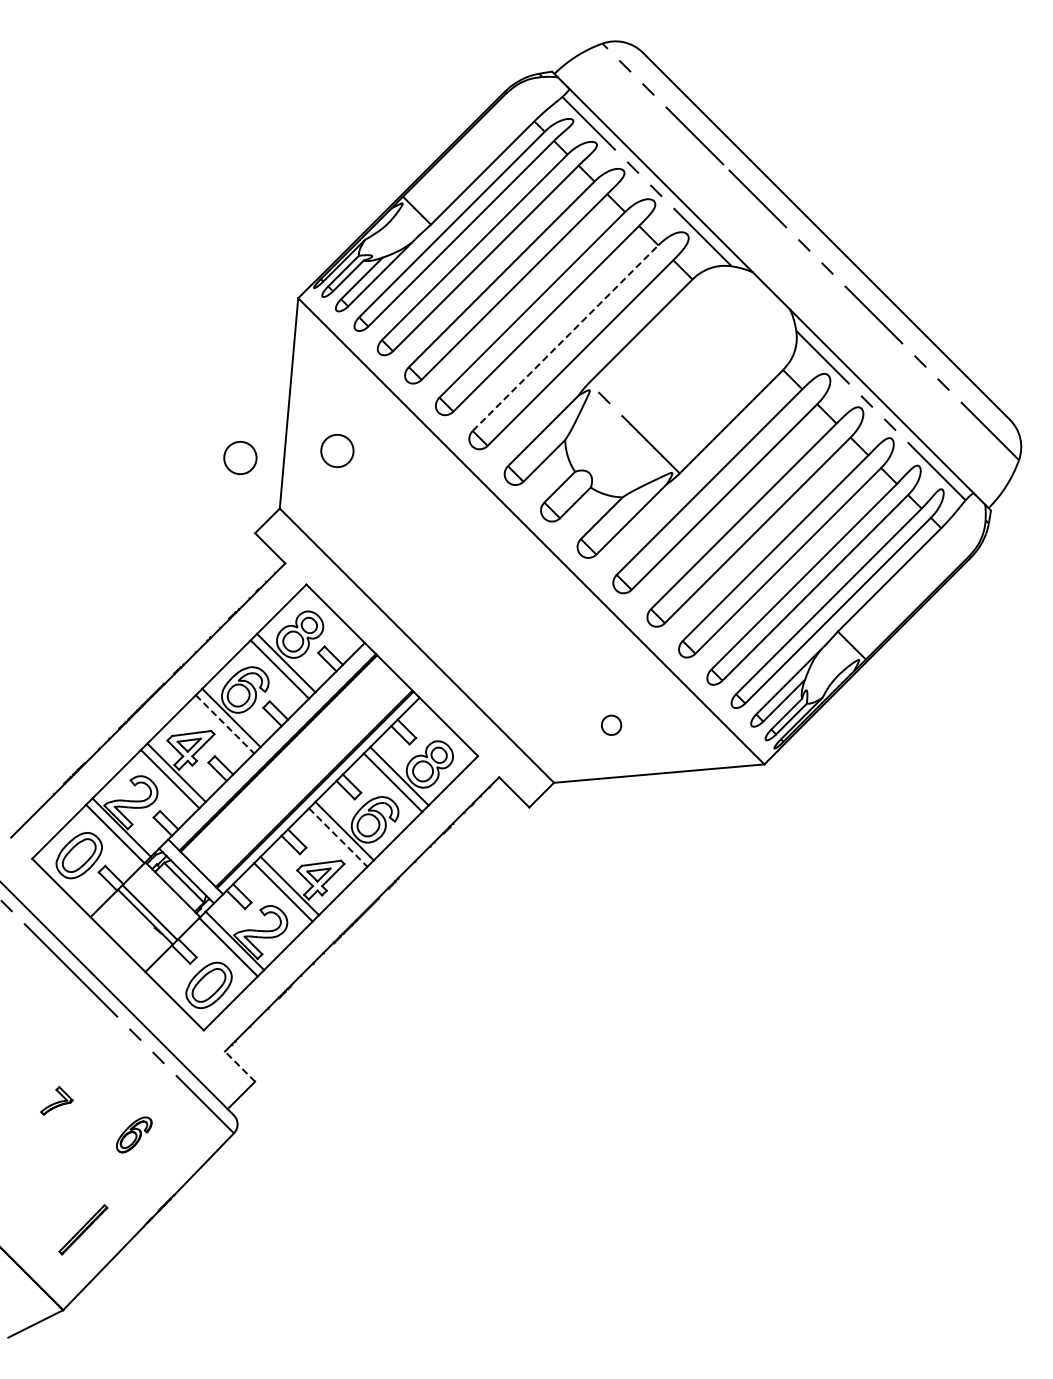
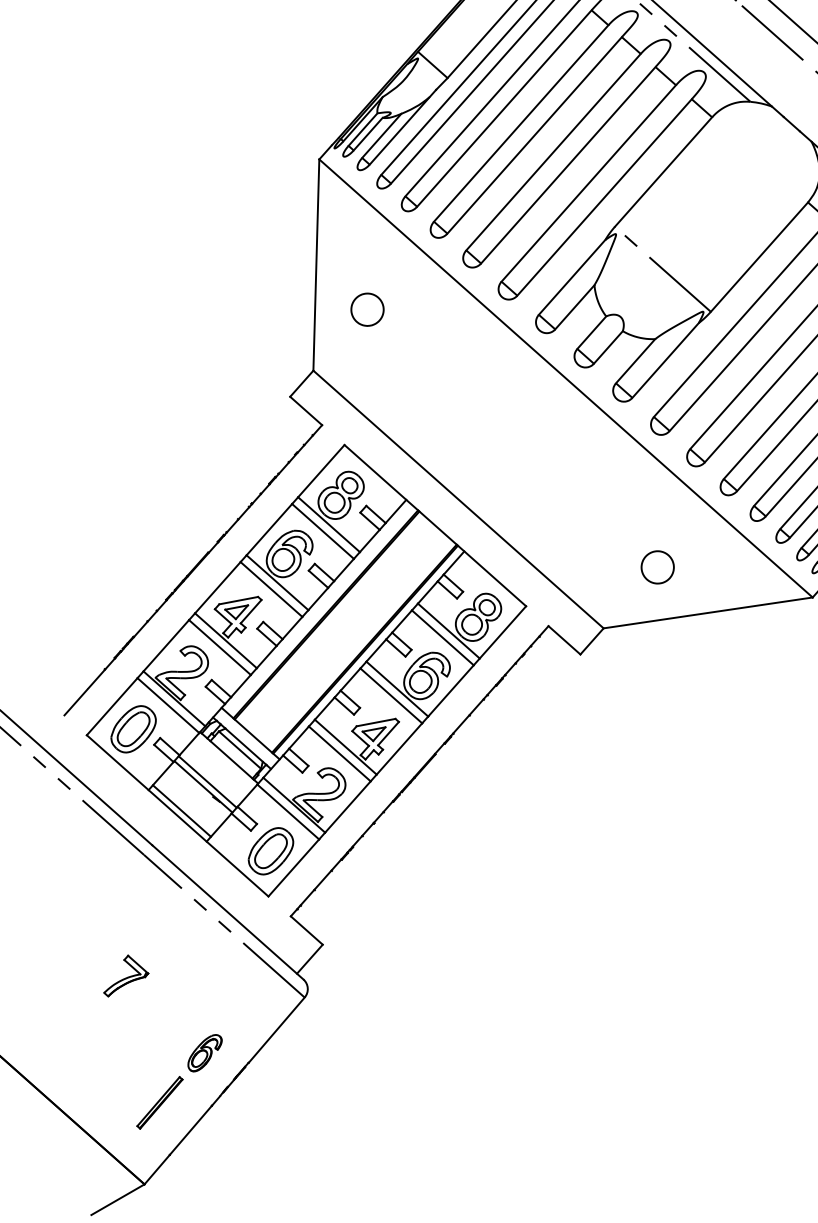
line: (565, 337) -> (588, 182), dashed -> solid
part: (240, 458) -> (271, 322), removed
line: (225, 724) -> (271, 589), dashed -> solid
part: (611, 725) -> (657, 567), size x1.67
line: (338, 837) -> (391, 695), dashed -> solid
line: (122, 939) -> (181, 810), added
line: (239, 1066) -> (306, 930), dashed -> solid
part: (56, 1100) -> (125, 975), size x1.43
part: (134, 1134) -> (205, 1052), moved

